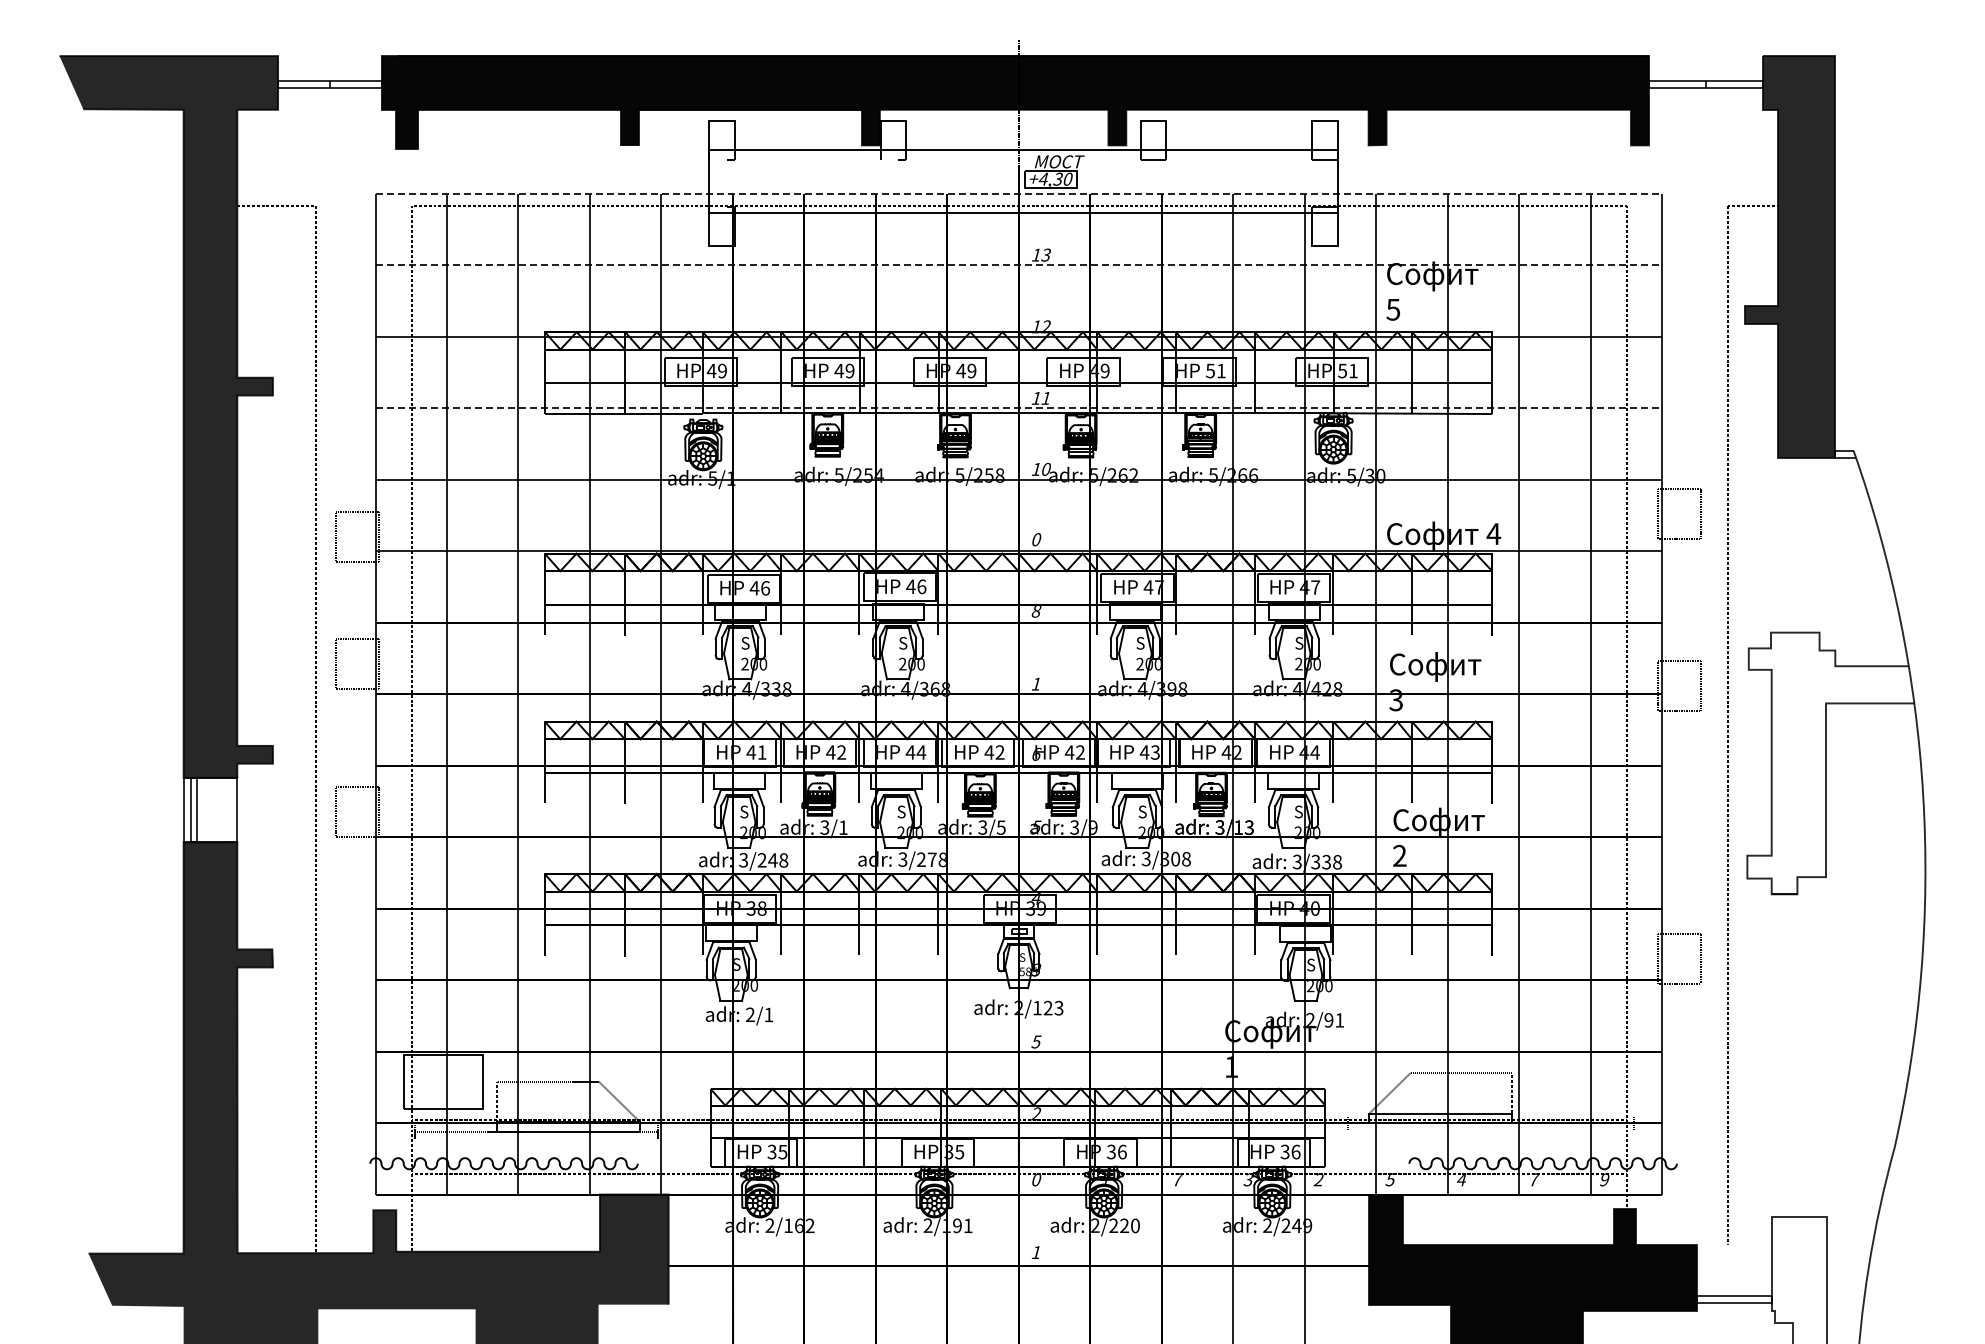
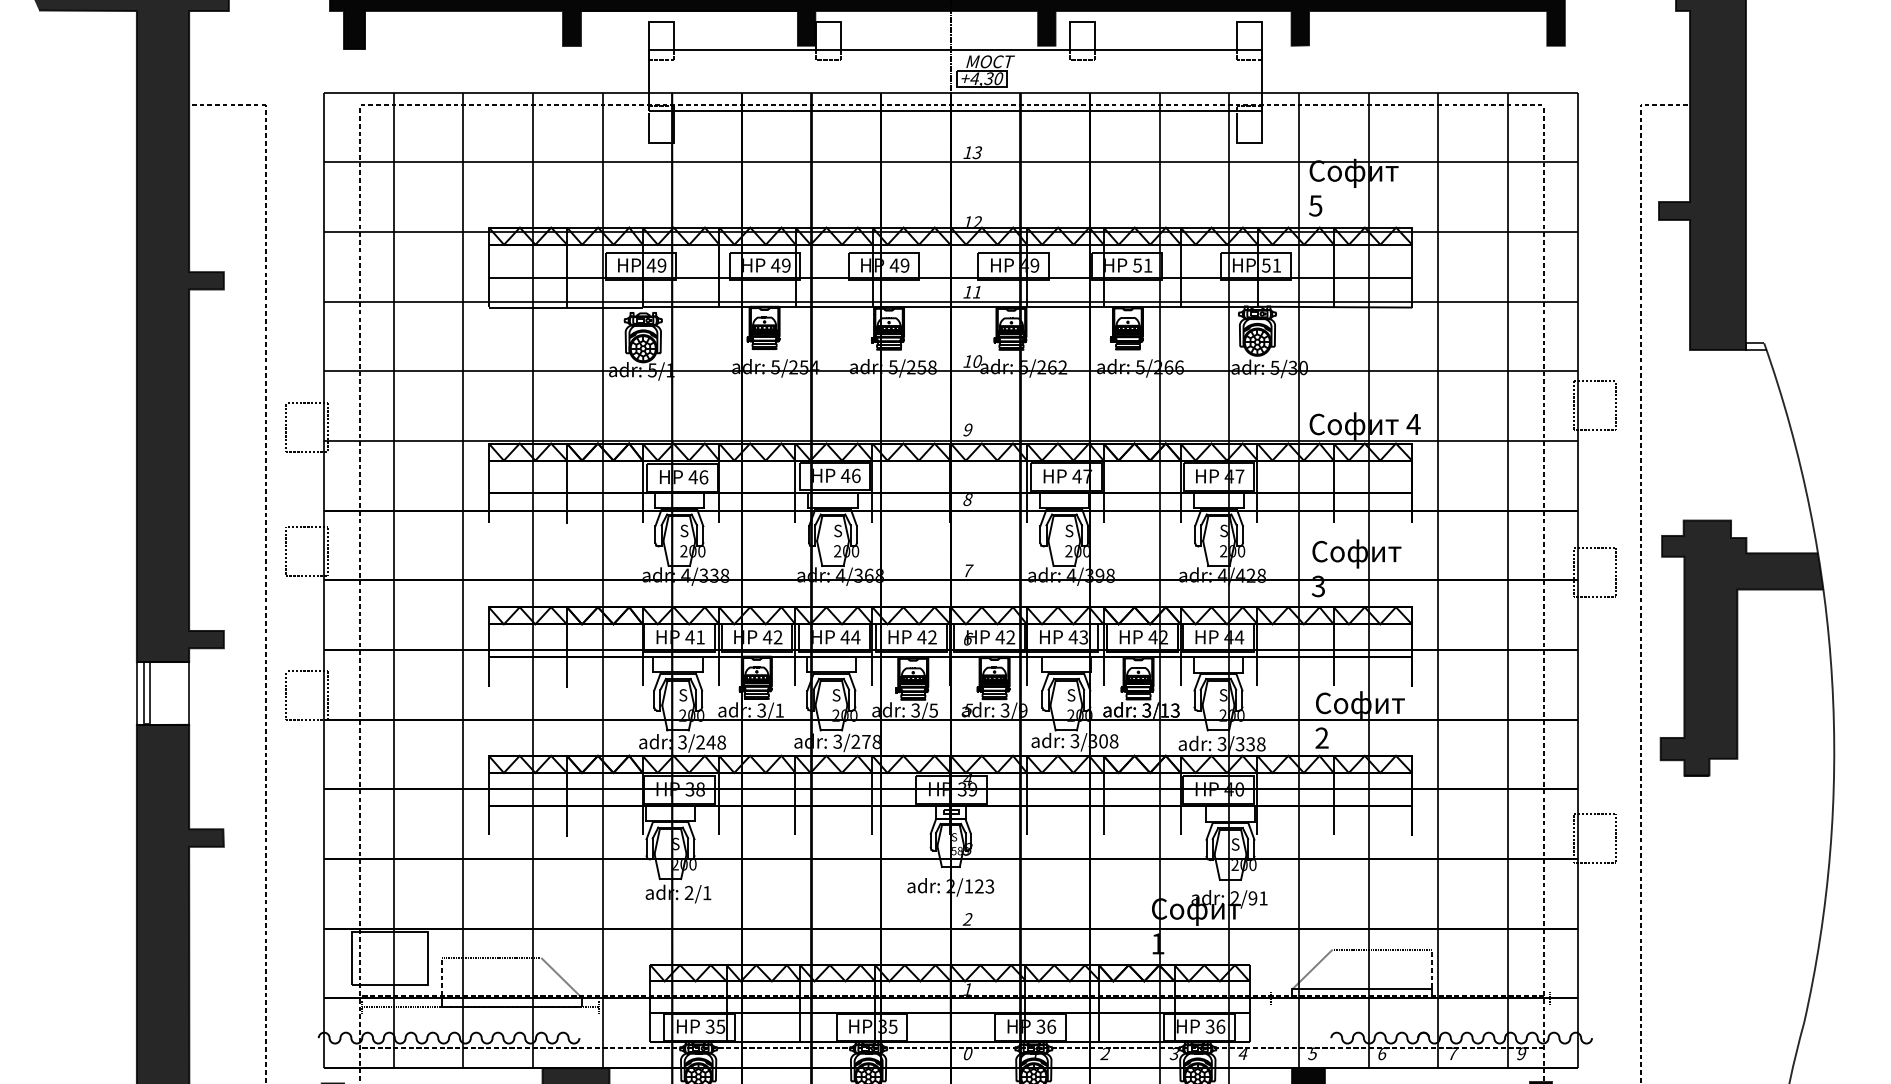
line: (1019, 193) -> (951, 92), dashed -> solid
line: (1019, 265) -> (951, 162), dashed -> solid
line: (1019, 408) -> (951, 302), dashed -> solid
text: (1036, 539) -> (967, 429), 0 -> 9
text: (1036, 683) -> (967, 570), 1 -> 7
fill: (1830, 763) -> (1741, 648), added
text: (1036, 1041) -> (967, 918), 5 -> 2
text: (1035, 1113) -> (966, 989), 2 -> 1
text: (1177, 1179) -> (1105, 1053), 7 -> 2
text: (1318, 1179) -> (1242, 1053), 2 -> 4
text: (1461, 1179) -> (1382, 1053), 4 -> 6

